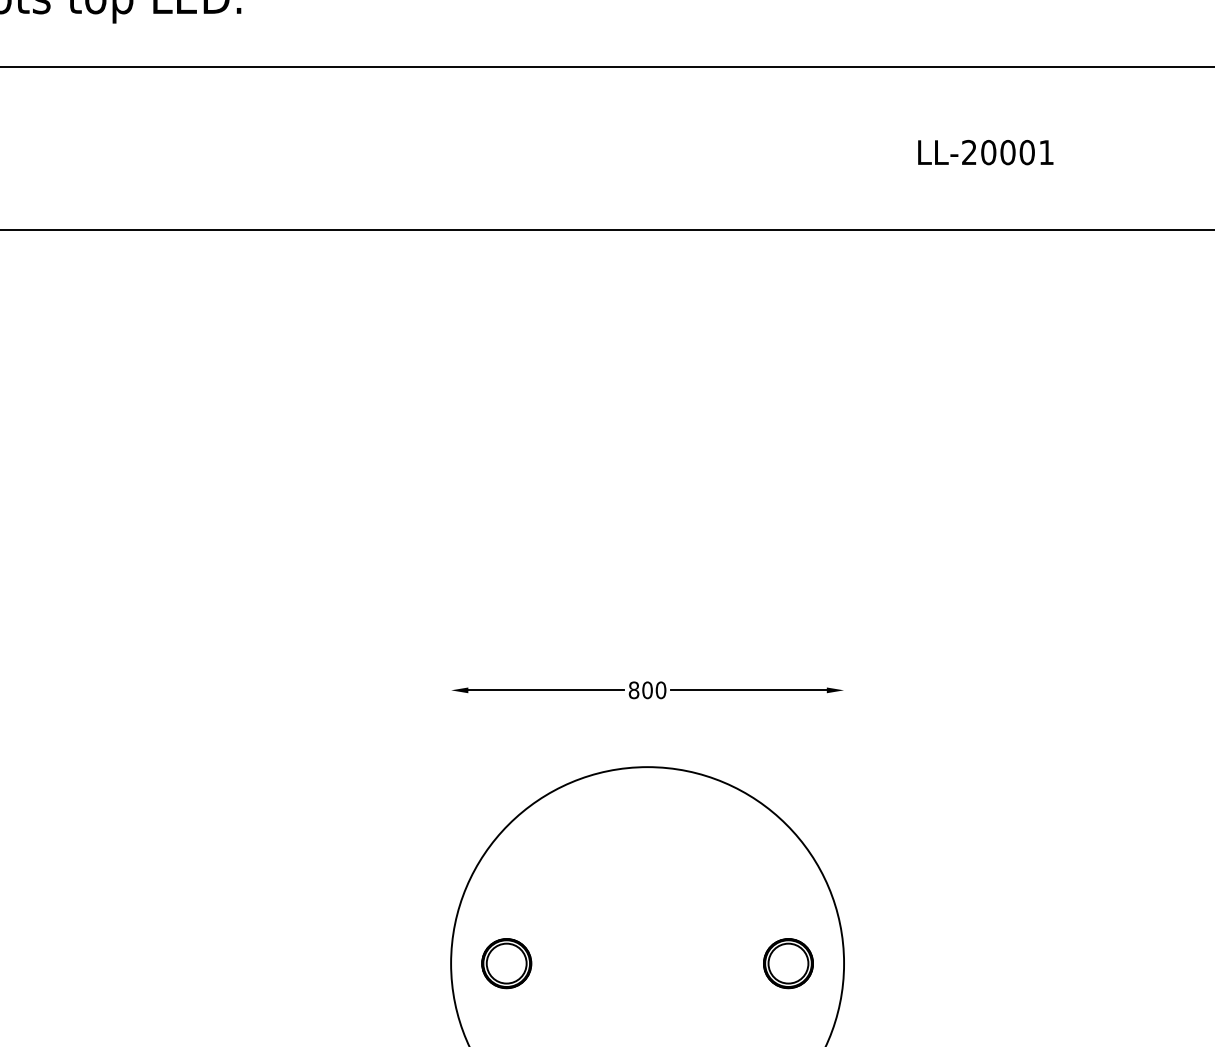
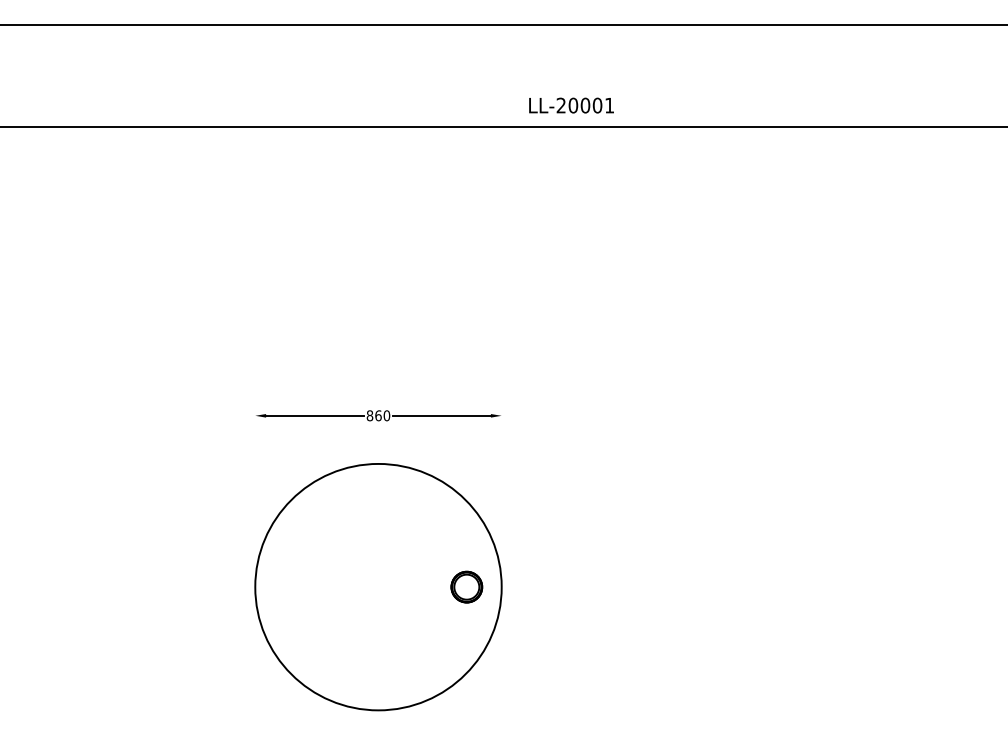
text: (985, 152) -> (571, 105), moved
text: (647, 689) -> (378, 415), 800 -> 860
part: (505, 962) -> (289, 586), removed

